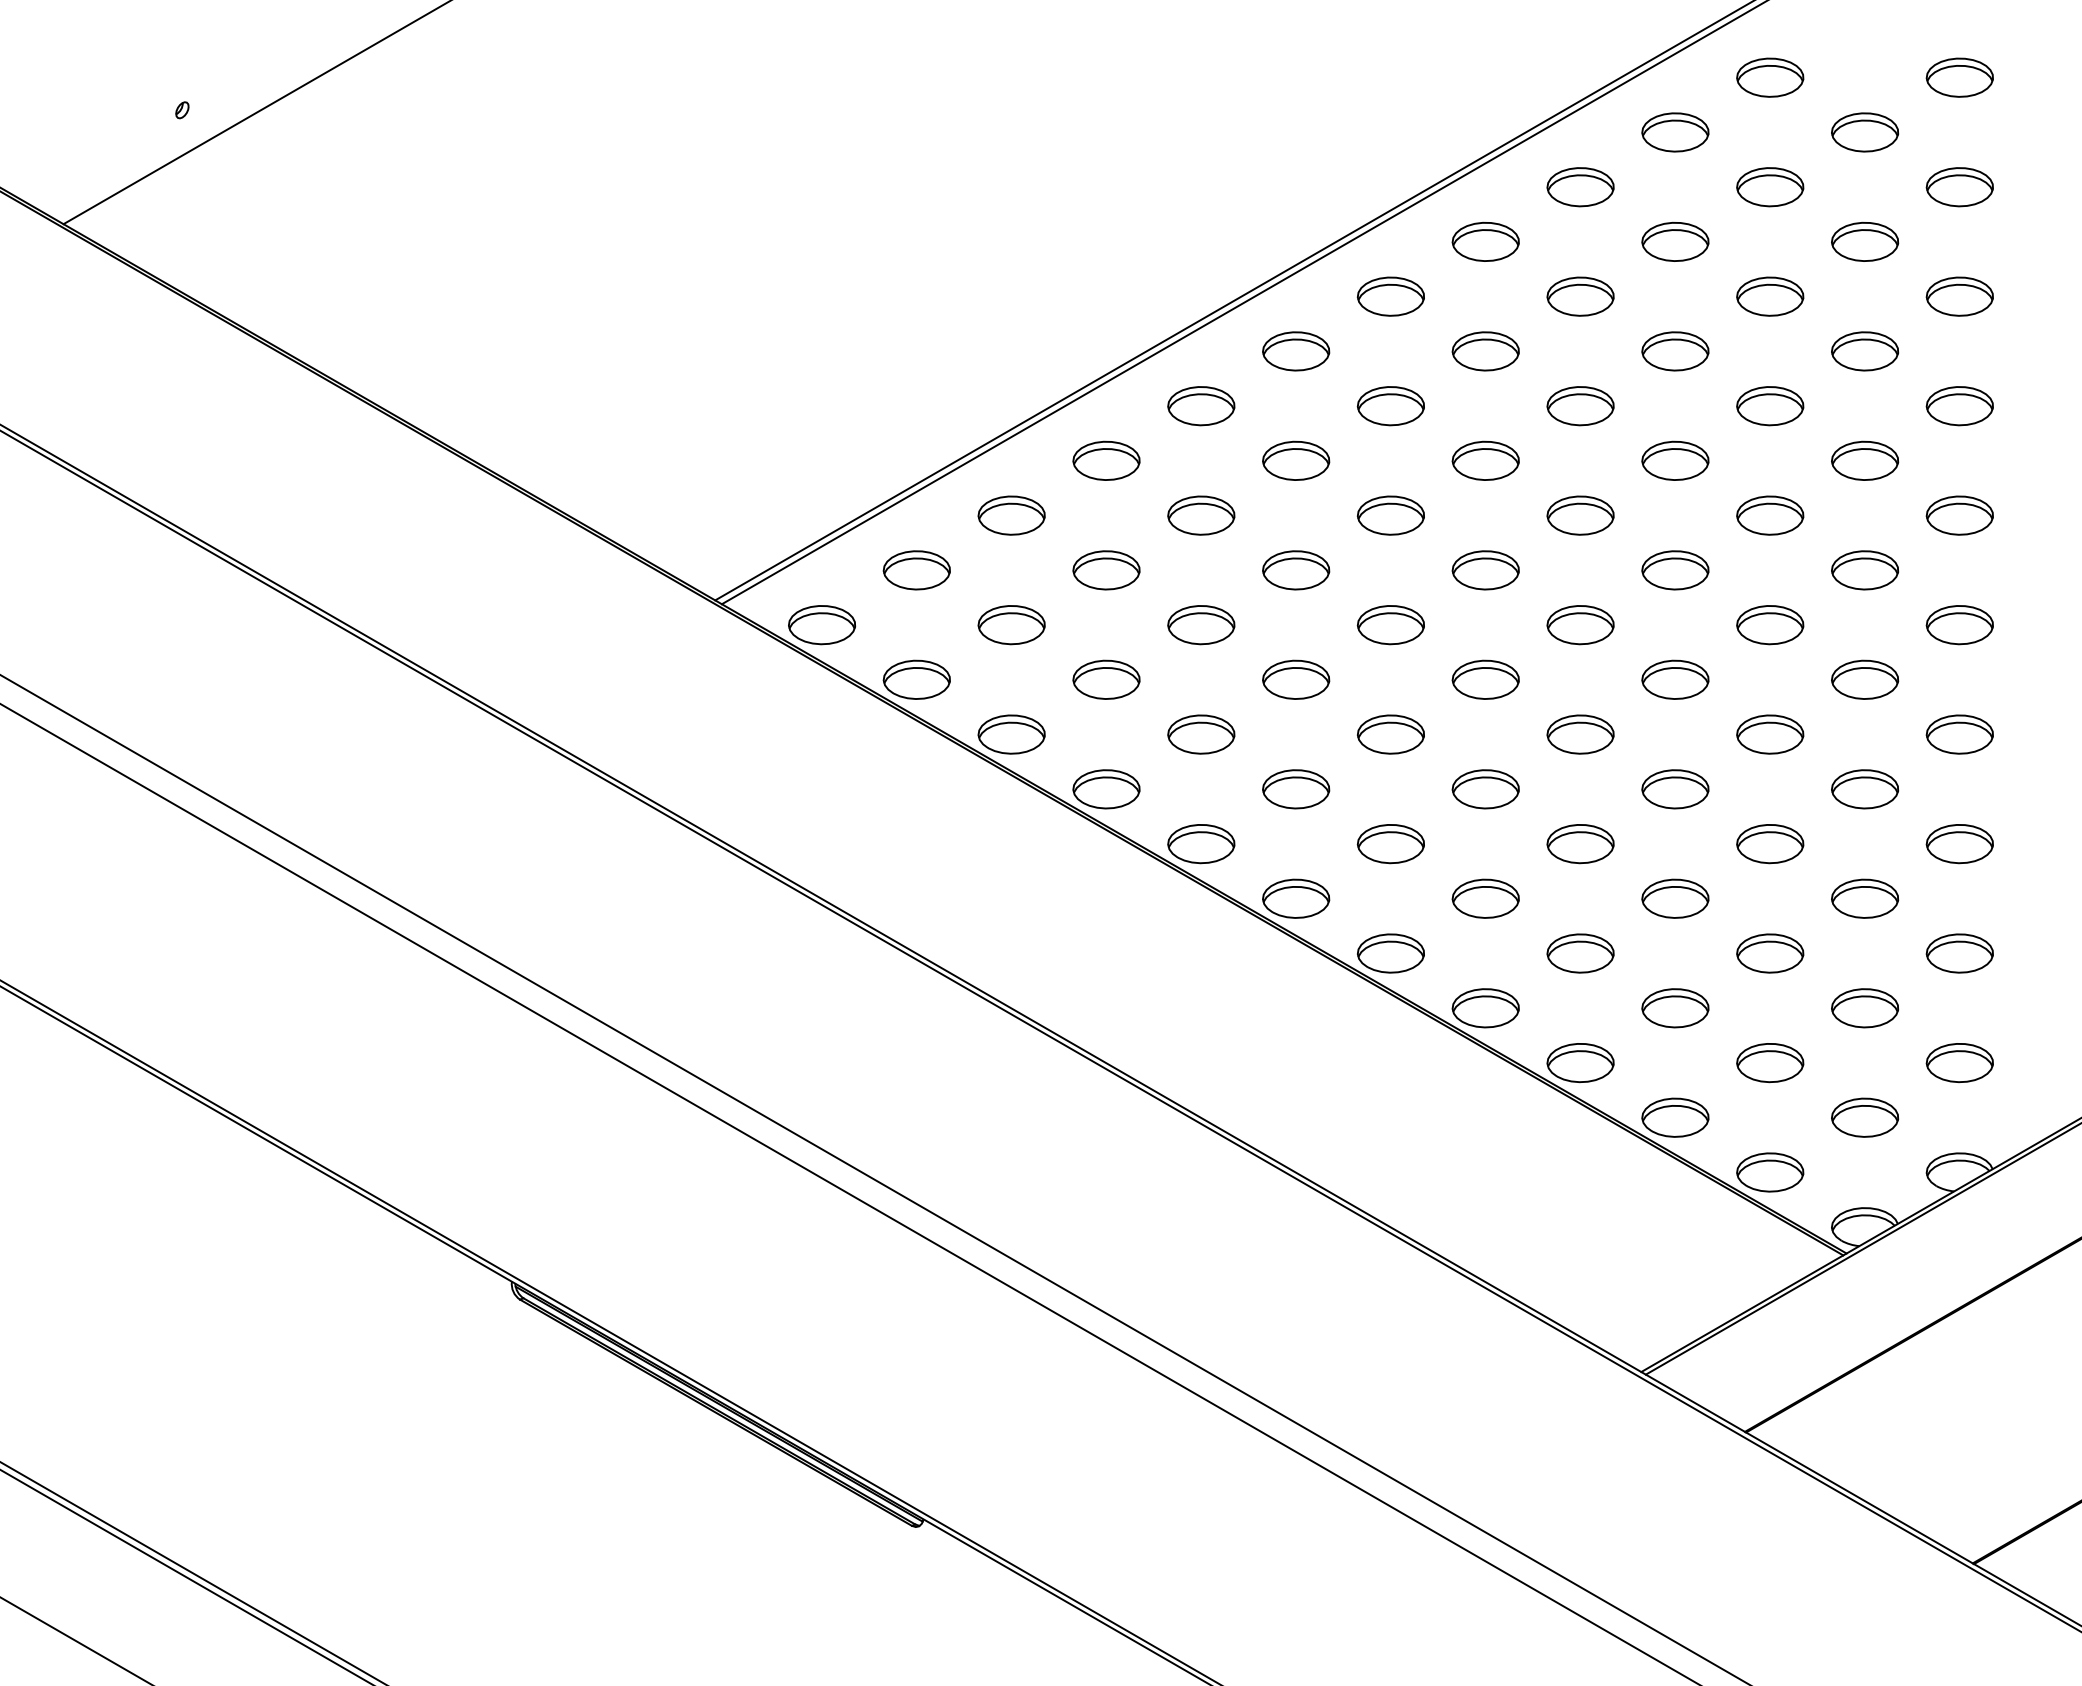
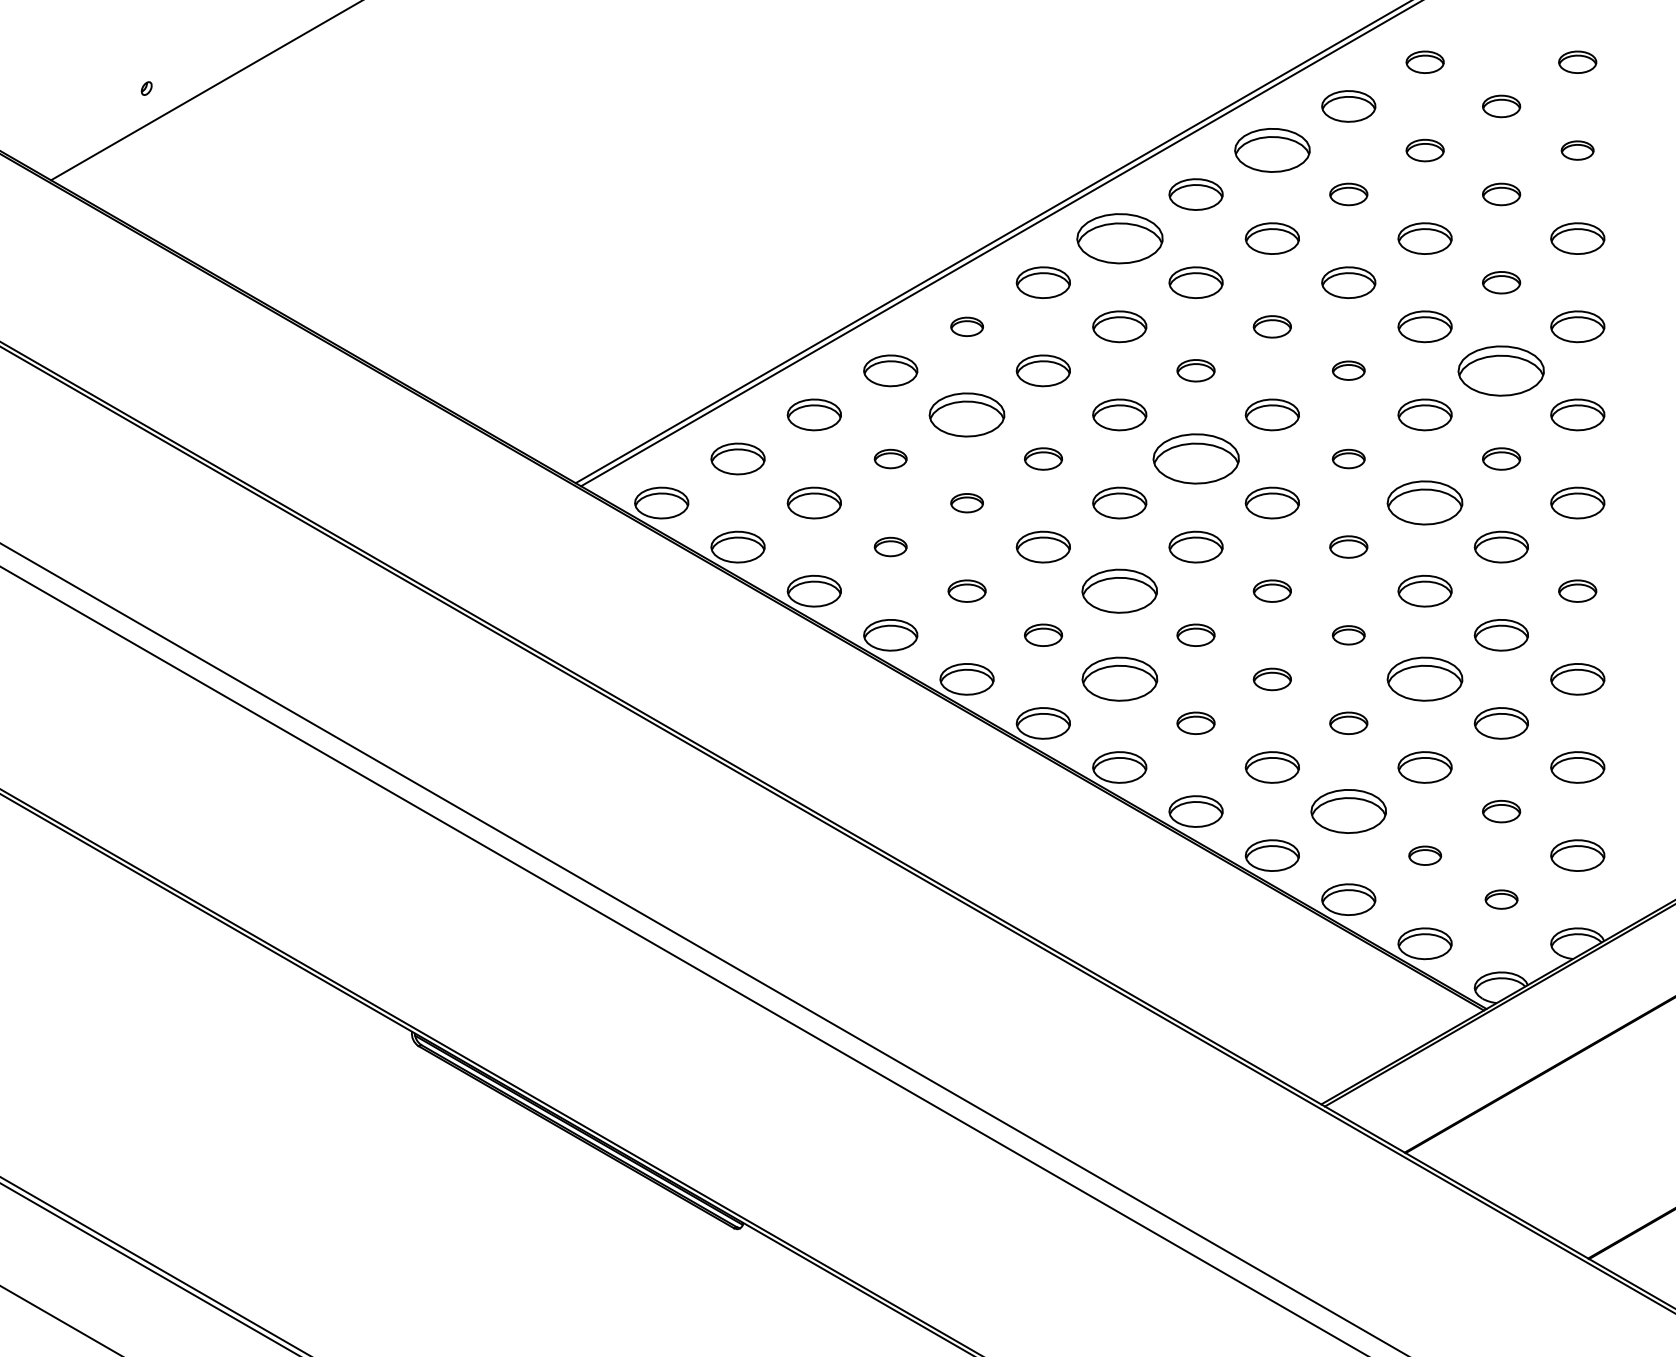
part: (1770, 77) -> (1425, 62), size x0.7
part: (1959, 77) -> (1577, 62), size x0.7
part: (1865, 132) -> (1501, 106), size x0.7
part: (1580, 187) -> (1272, 150), size x1.4
part: (1770, 187) -> (1425, 150), size x0.7
part: (1959, 187) -> (1577, 150), size x0.6
part: (1675, 241) -> (1348, 194), size x0.7
part: (1865, 241) -> (1501, 194), size x0.7
part: (1390, 296) -> (1119, 238), size x1.6
part: (1865, 351) -> (1501, 282), size x0.7
part: (1201, 406) -> (967, 327), size x0.6
part: (1580, 406) -> (1272, 327), size x0.7
part: (1485, 460) -> (1195, 370), size x0.7
part: (1675, 460) -> (1348, 370), size x0.6
part: (1865, 460) -> (1501, 370), size x1.6
part: (1201, 515) -> (967, 414), size x1.4
part: (1106, 570) -> (890, 459), size x0.6
part: (1296, 570) -> (1043, 459), size x0.7
part: (1485, 570) -> (1195, 459), size x1.6
part: (1675, 570) -> (1348, 459), size x0.6
part: (1865, 570) -> (1501, 459), size x0.7
part: (1201, 625) -> (967, 503), size x0.6
part: (1770, 625) -> (1425, 503), size x1.4
part: (1106, 679) -> (890, 546), size x0.6
part: (1675, 679) -> (1348, 546), size x0.7
part: (1201, 734) -> (967, 591), size x0.7
part: (1390, 734) -> (1119, 591), size x1.4
part: (1580, 734) -> (1272, 591), size x0.7
part: (1959, 734) -> (1577, 591), size x0.7
part: (1296, 789) -> (1043, 635), size x0.7
part: (1485, 789) -> (1195, 635), size x0.7
part: (1675, 789) -> (1348, 635), size x0.6
part: (1390, 844) -> (1119, 679), size x1.4
part: (1580, 844) -> (1272, 679), size x0.7
part: (1770, 844) -> (1425, 679), size x1.4
part: (1485, 898) -> (1195, 723), size x0.7
part: (1675, 898) -> (1348, 723), size x0.7
part: (1675, 1008) -> (1348, 811), size x1.4
part: (1865, 1008) -> (1501, 811), size x0.7
part: (1770, 1063) -> (1425, 856), size x0.6
part: (1865, 1117) -> (1501, 899), size x0.6

